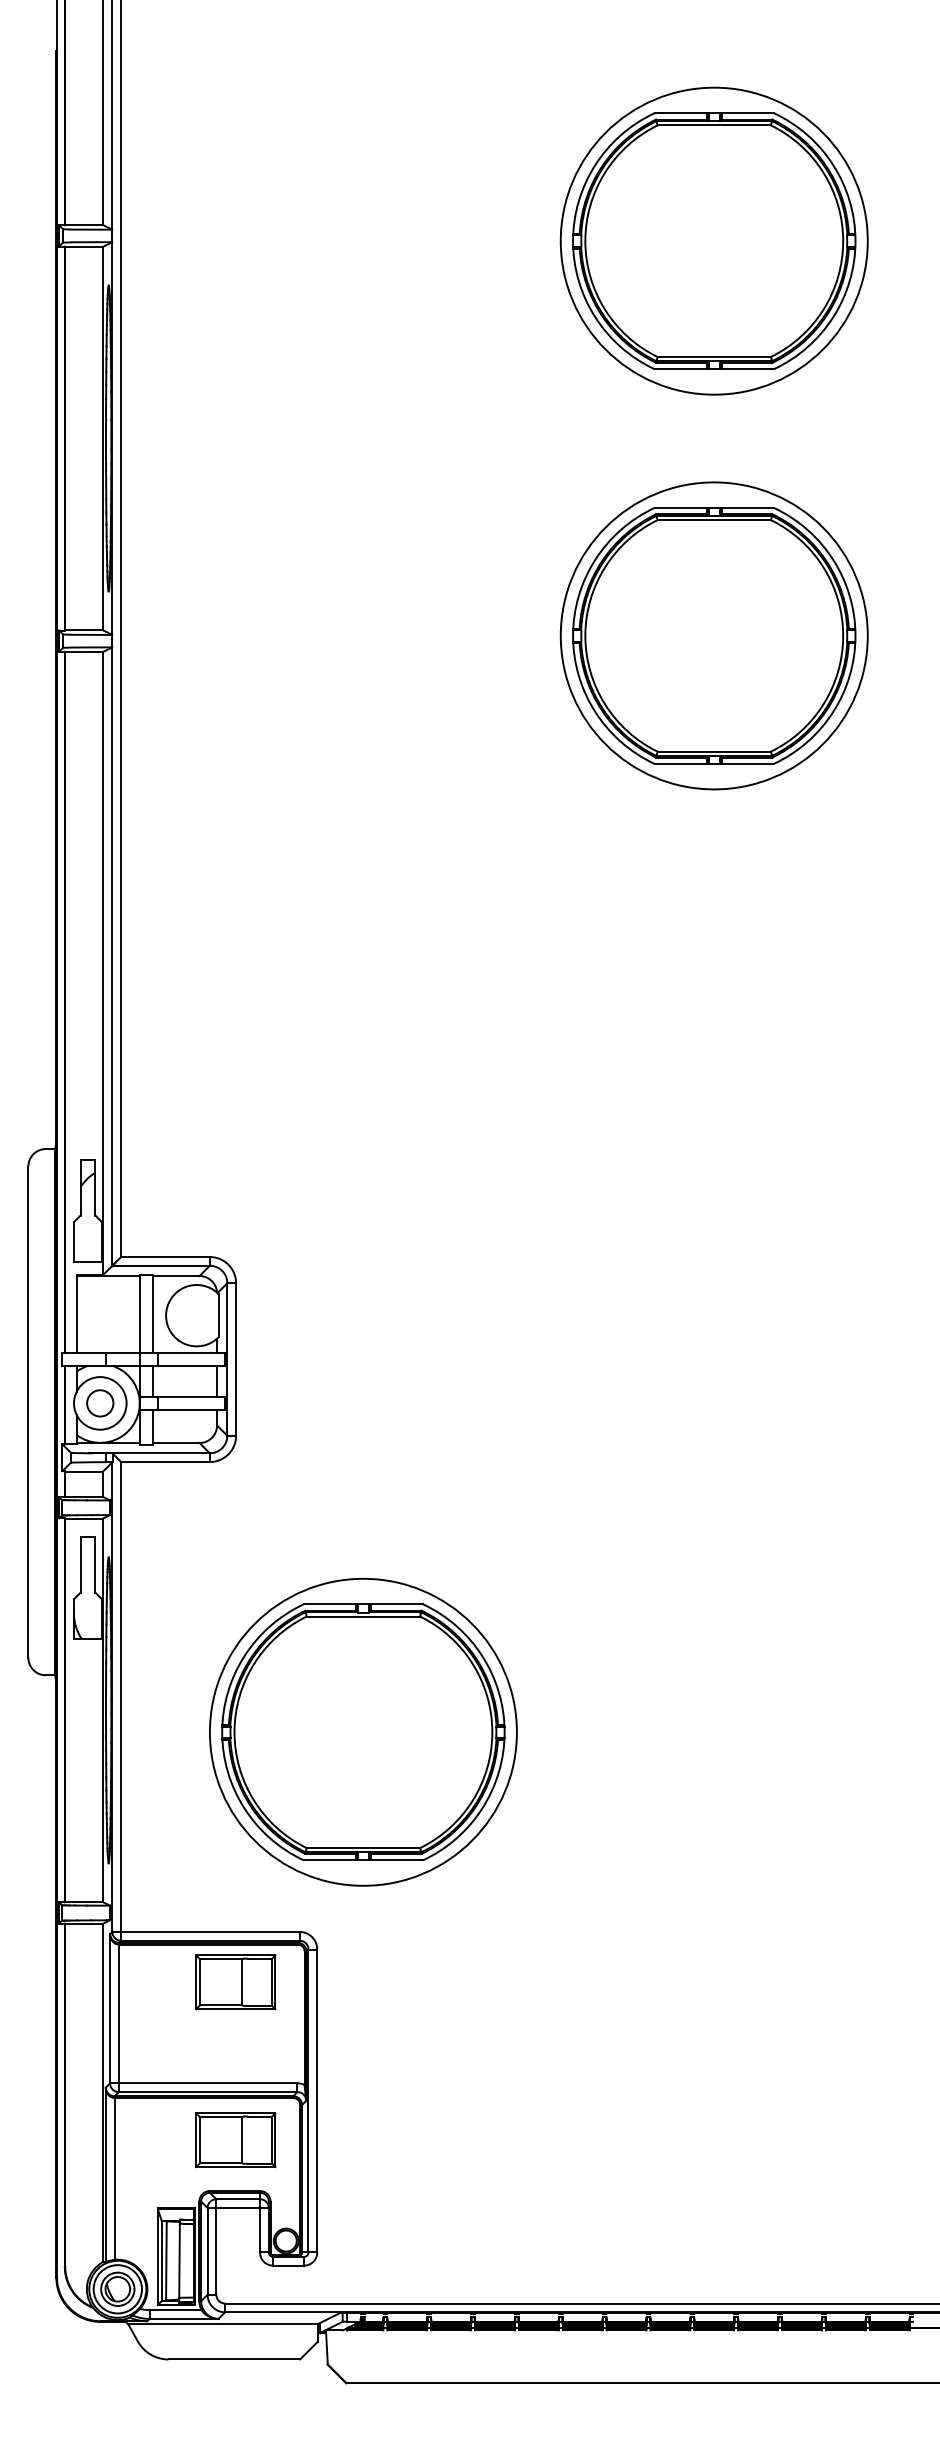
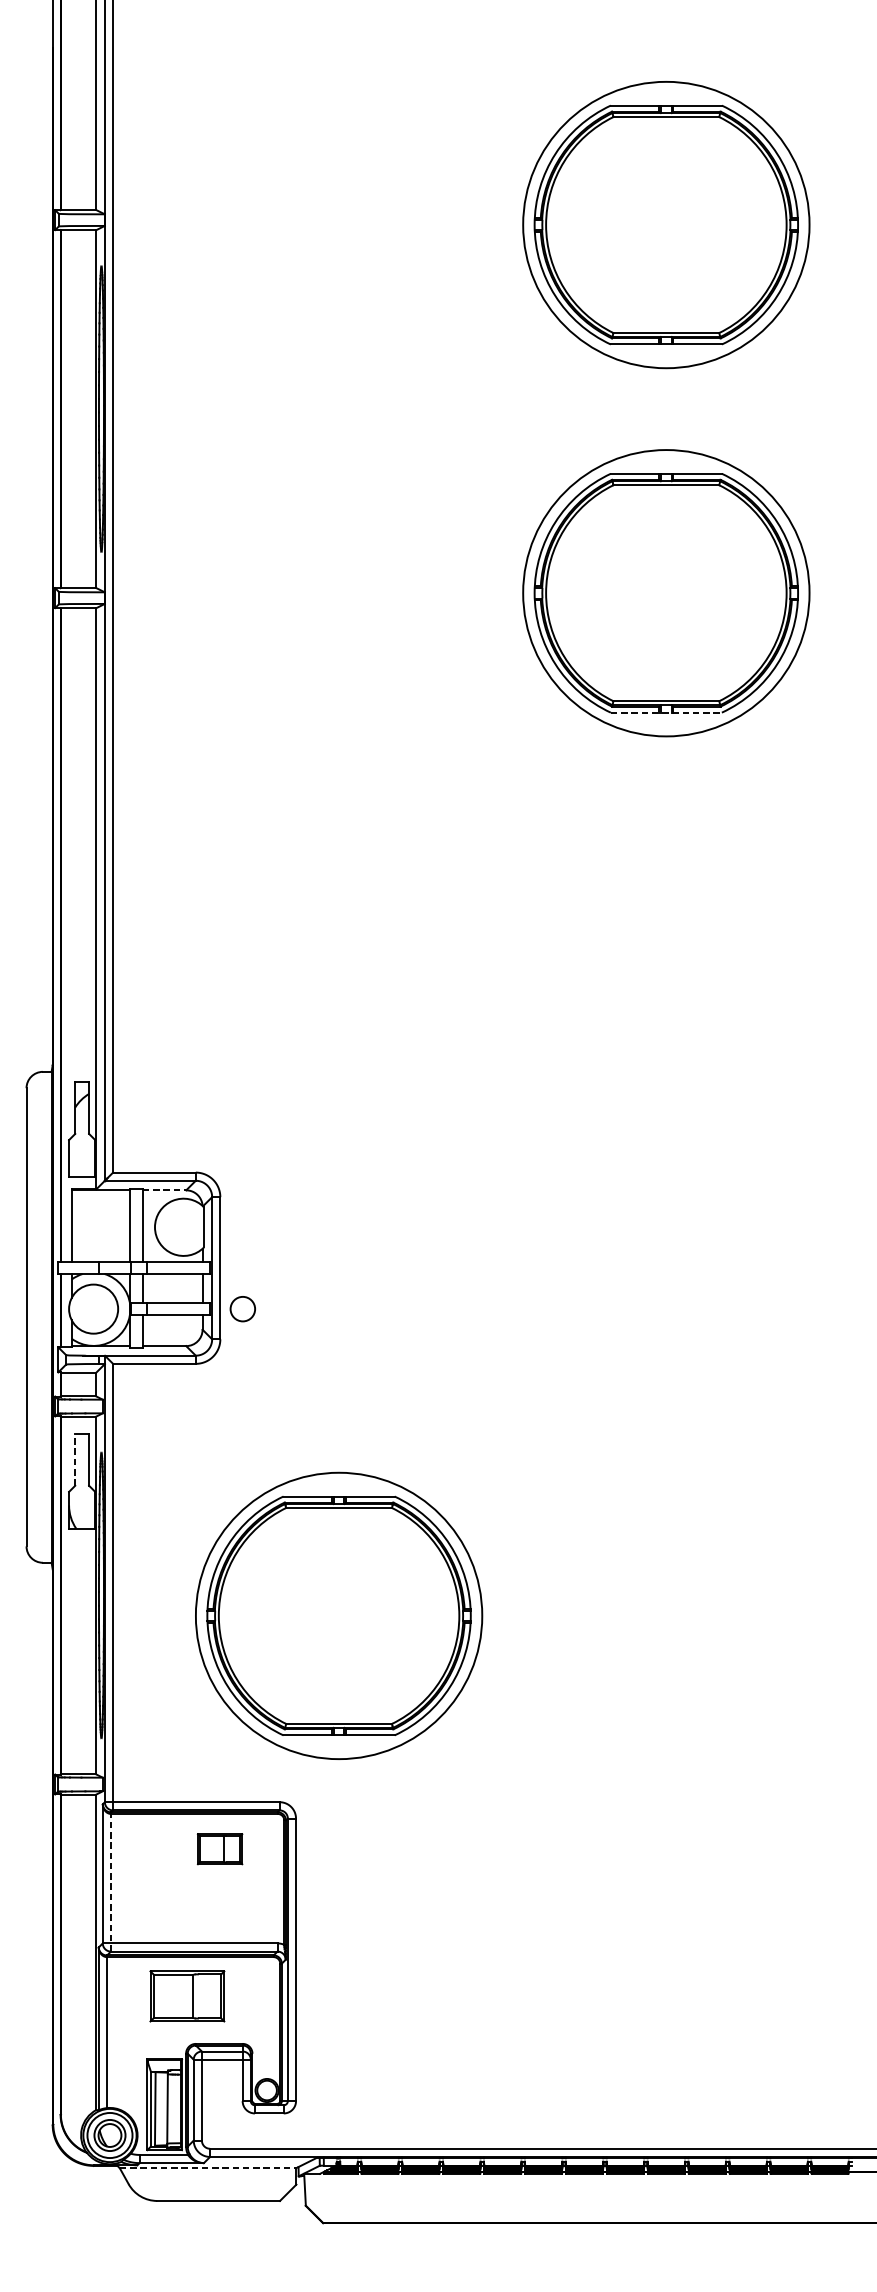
line: (714, 763) -> (666, 712), solid -> dashed
line: (176, 1276) -> (164, 1190), solid -> dashed
circle: (100, 1403) -> (243, 1309), moved
line: (80, 1565) -> (75, 1460), solid -> dashed
part: (235, 1982) -> (219, 1849), size x0.6
line: (118, 2018) -> (110, 1882), solid -> dashed
part: (235, 2140) -> (187, 1996), moved
line: (222, 2324) -> (207, 2168), solid -> dashed

